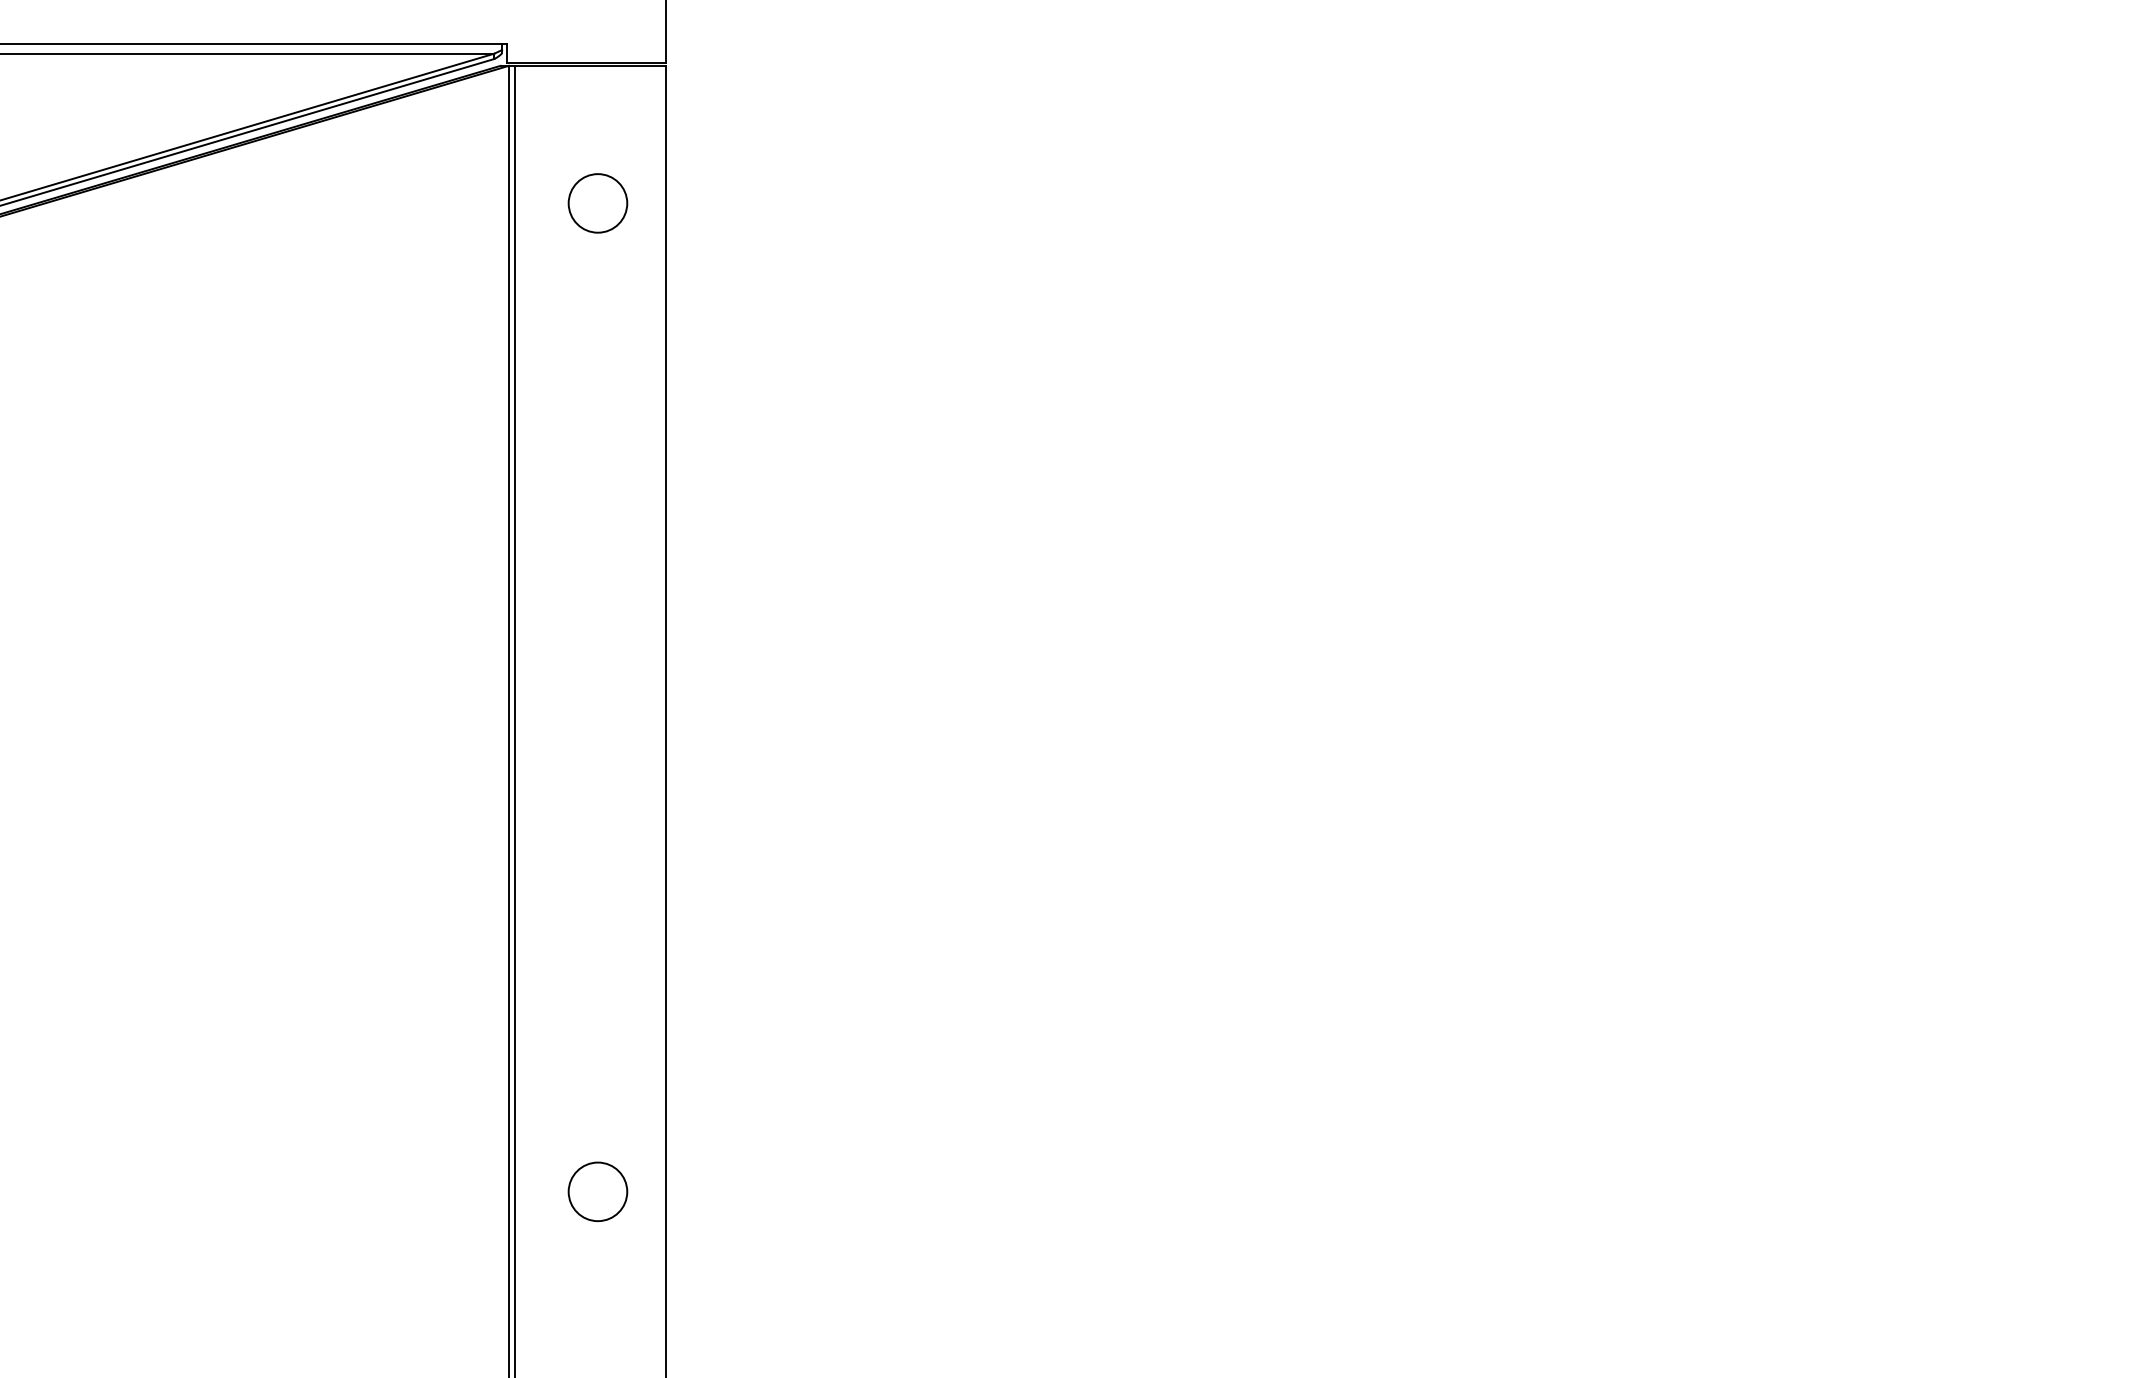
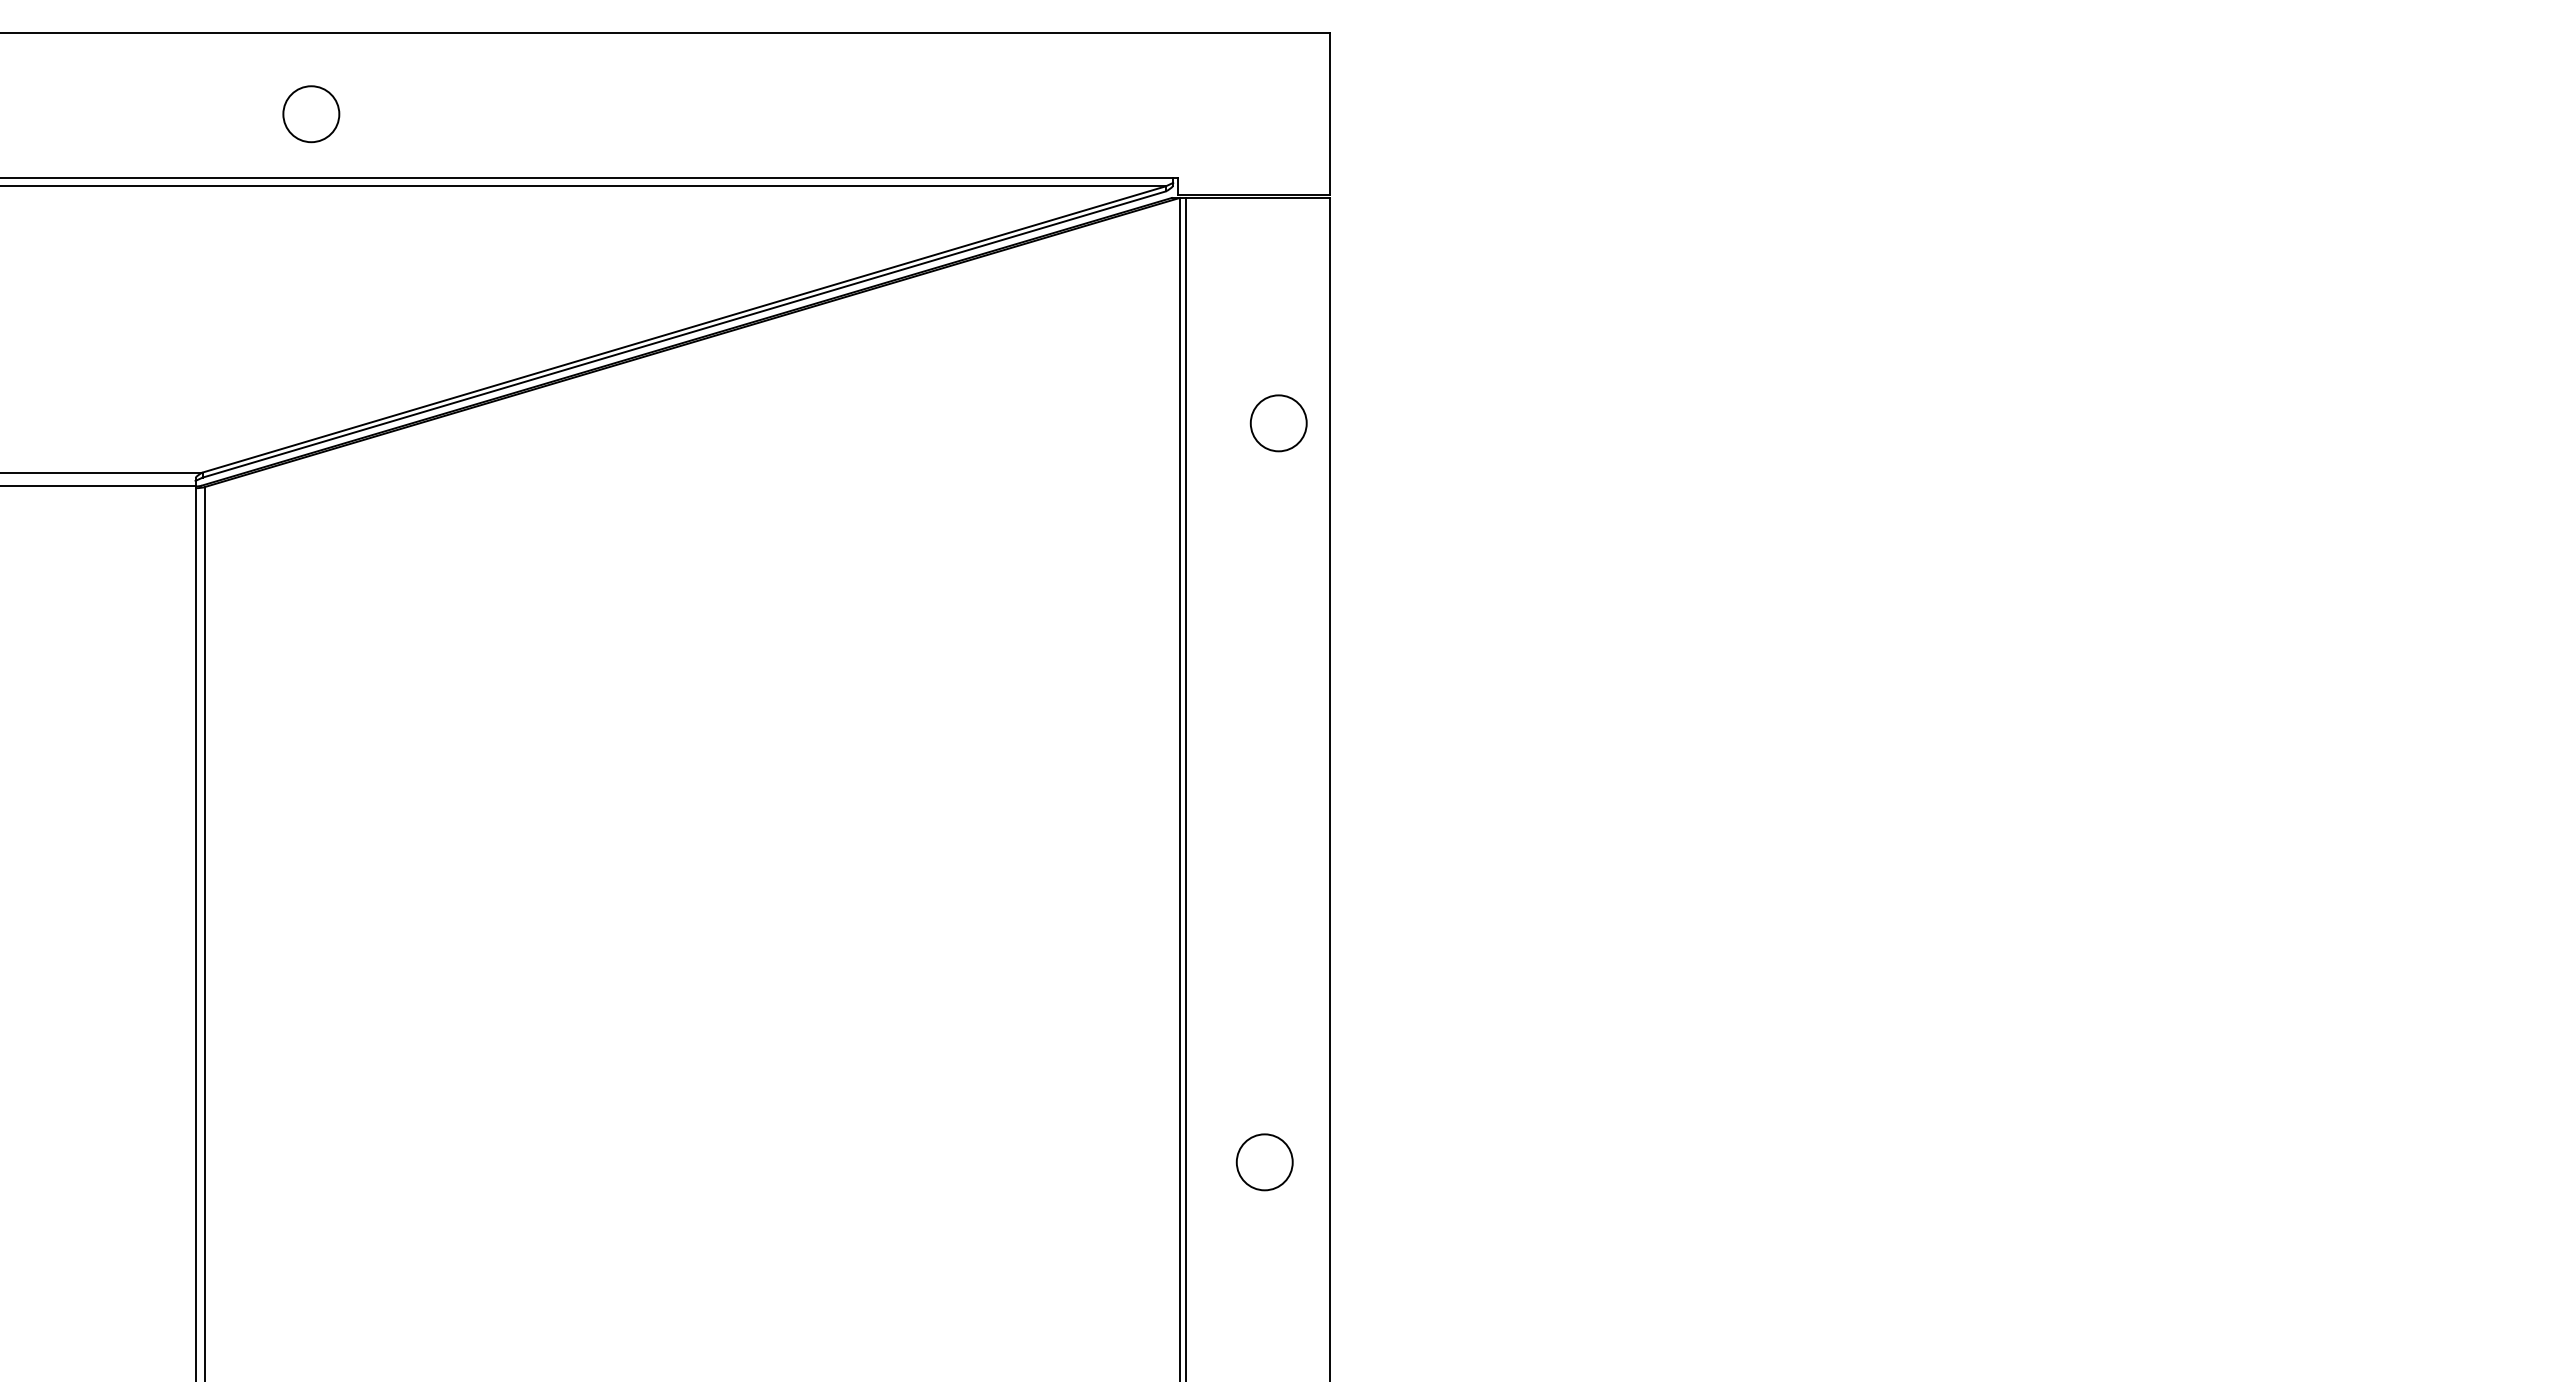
circle: (597, 203) -> (1278, 423), moved
circle: (597, 1192) -> (1264, 1162), moved

